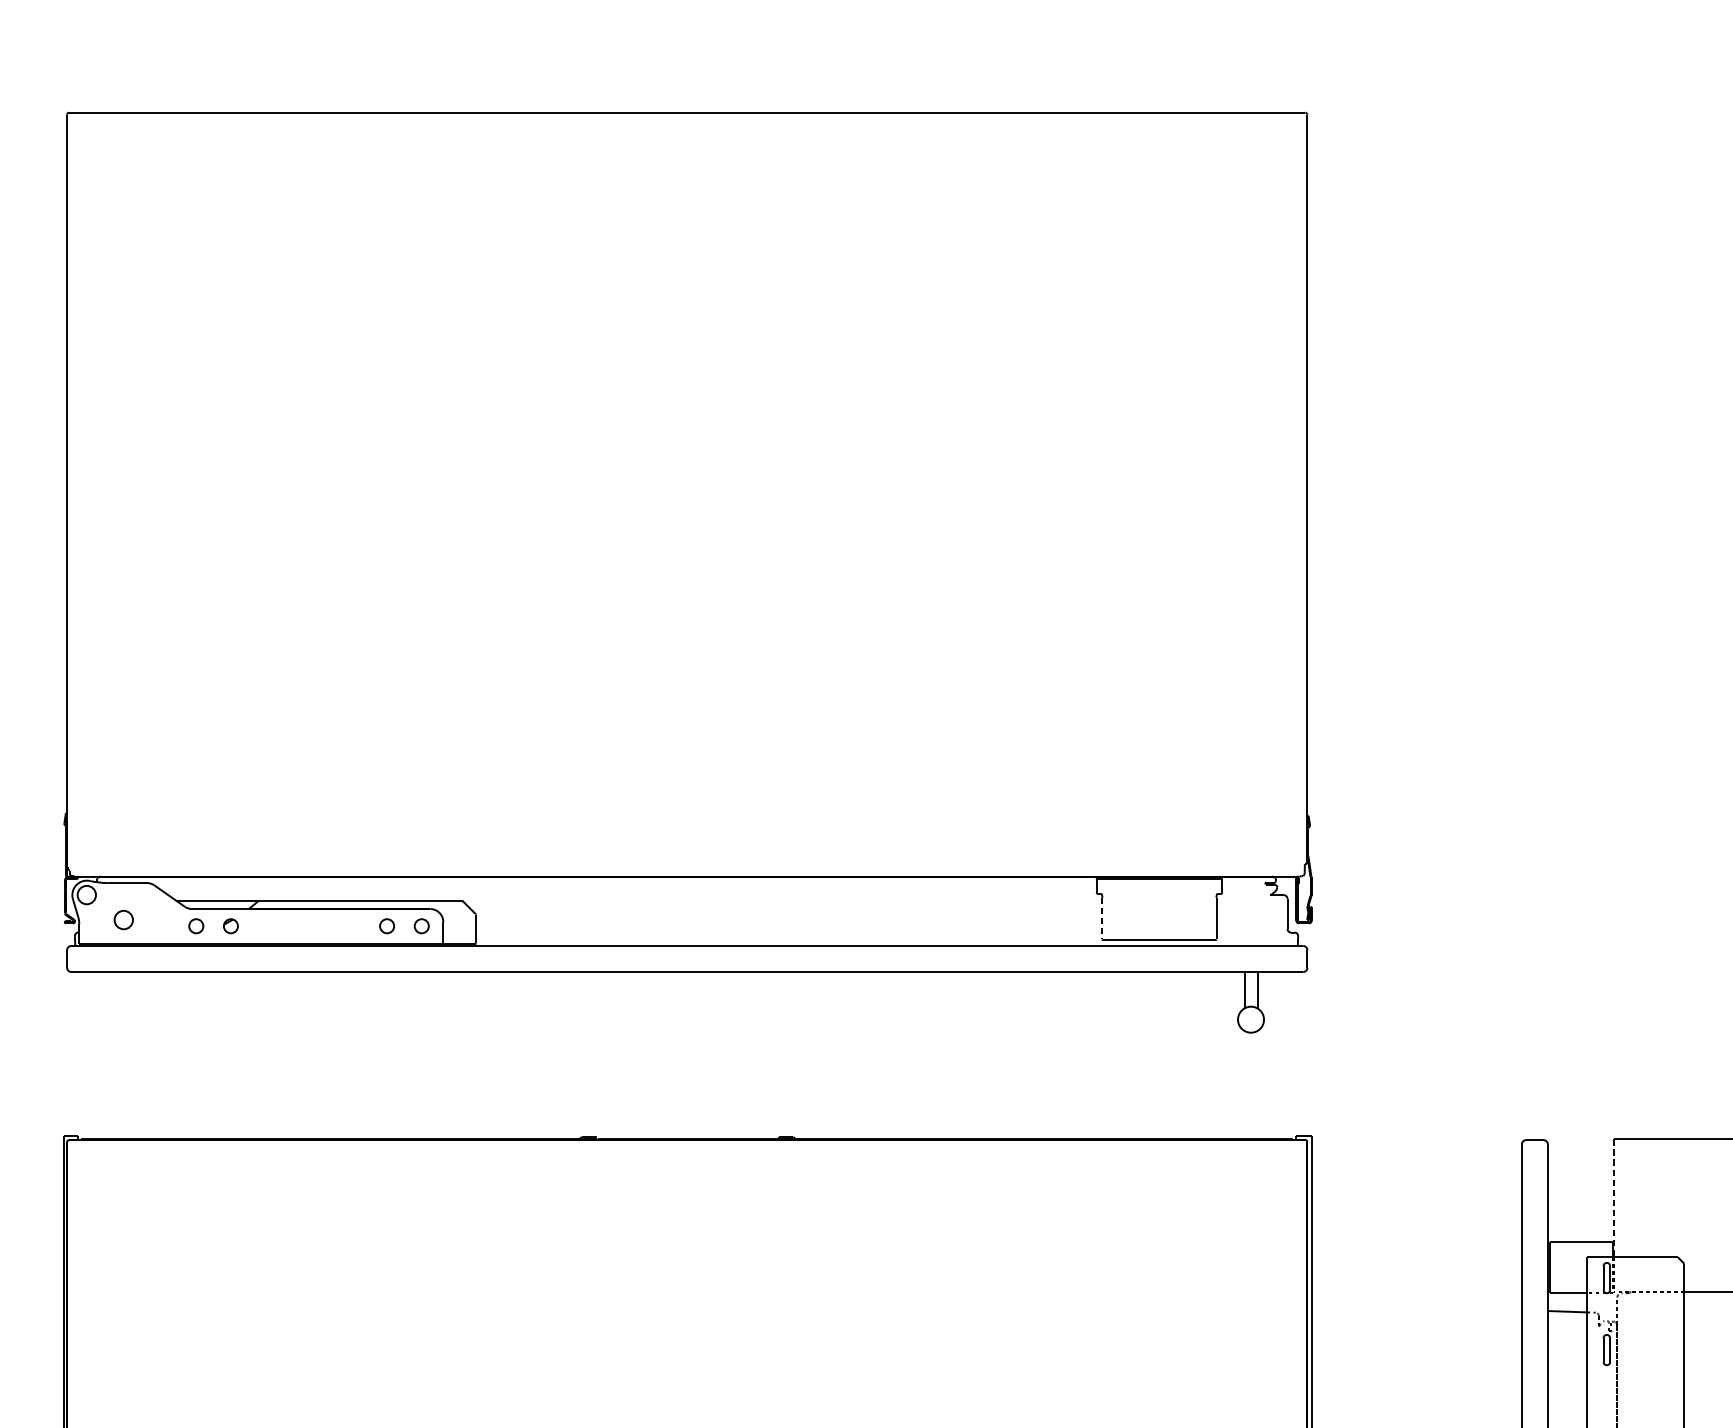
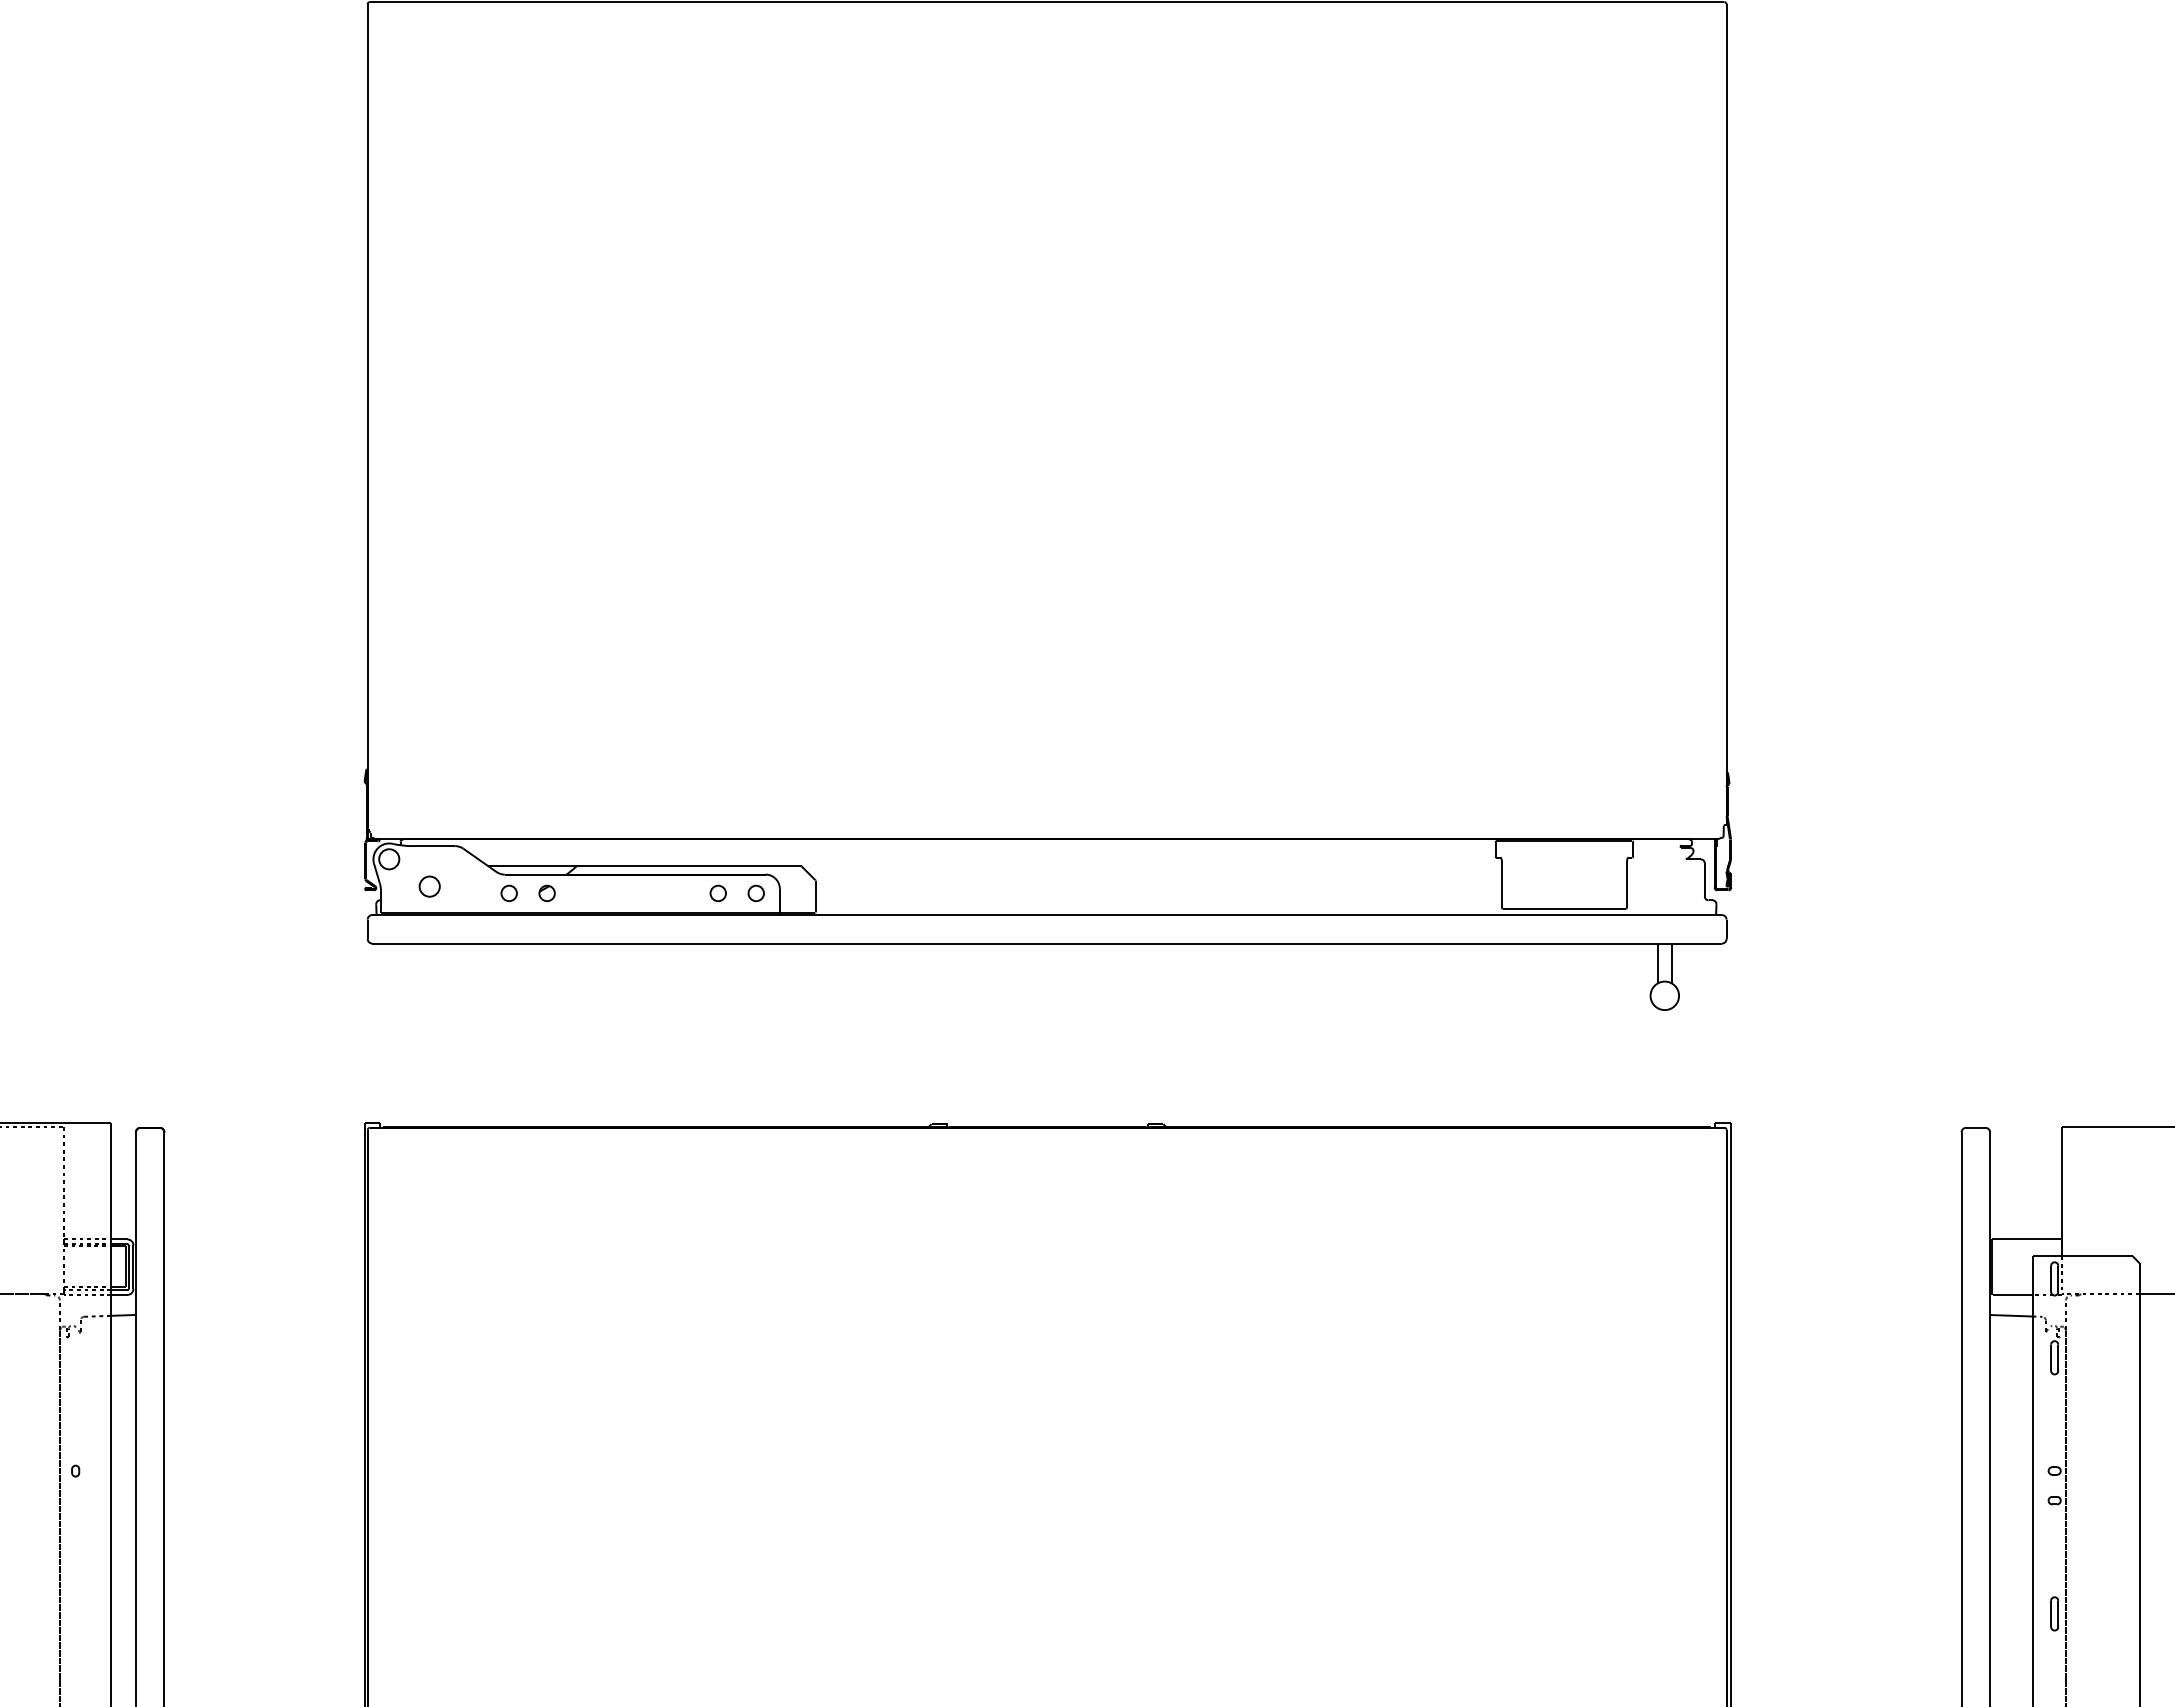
line: (1101, 919) -> (1501, 885), dashed -> solid
line: (1613, 1198) -> (2061, 1191), dashed -> solid

